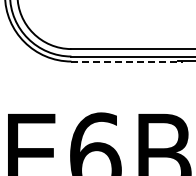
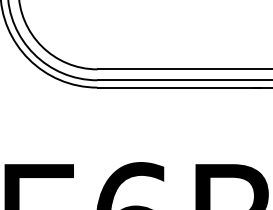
line: (127, 61) -> (179, 87), dashed -> solid

